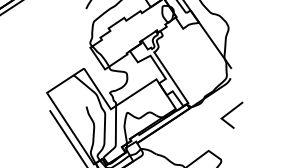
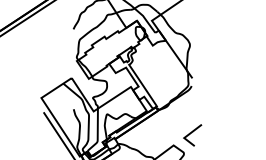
line: (230, 113) -> (191, 133), moved

